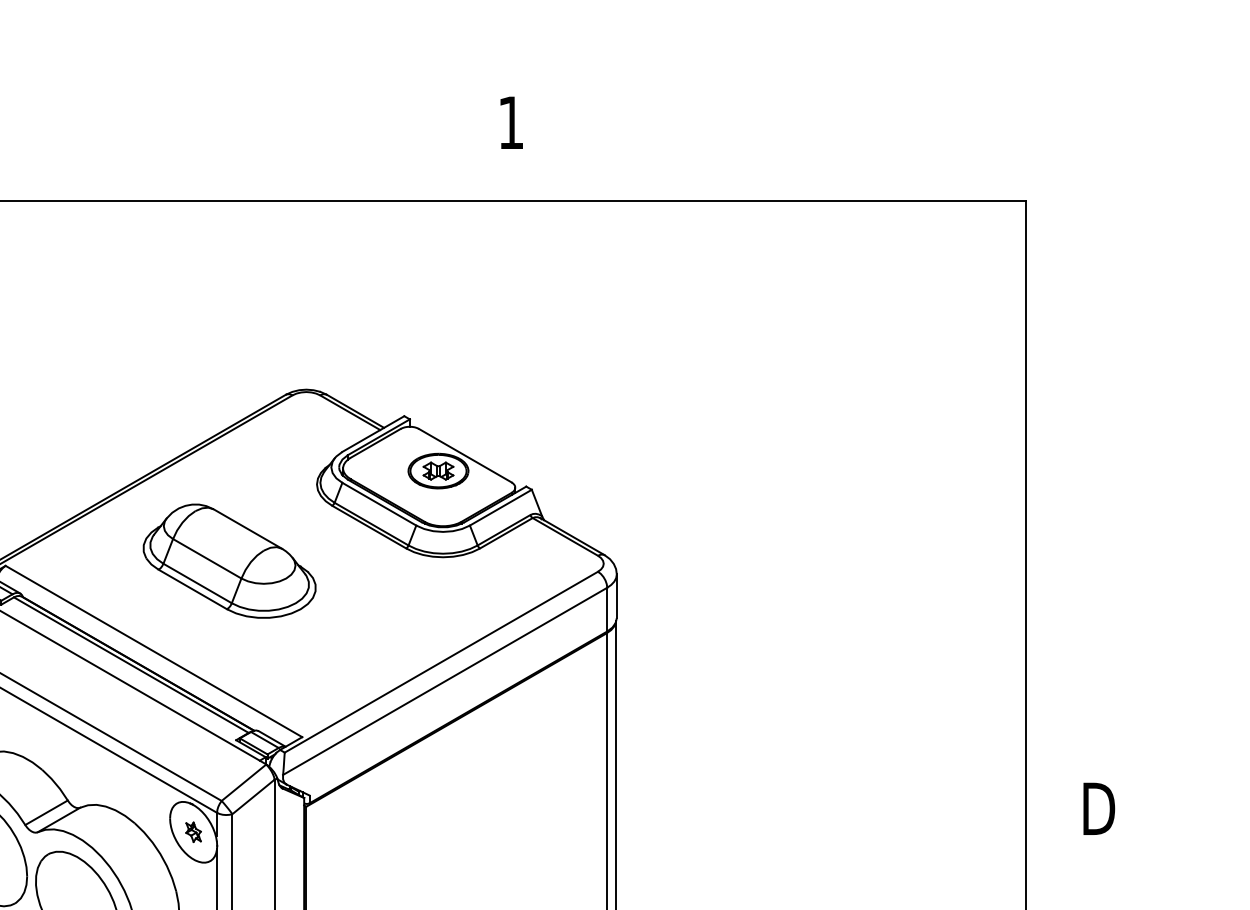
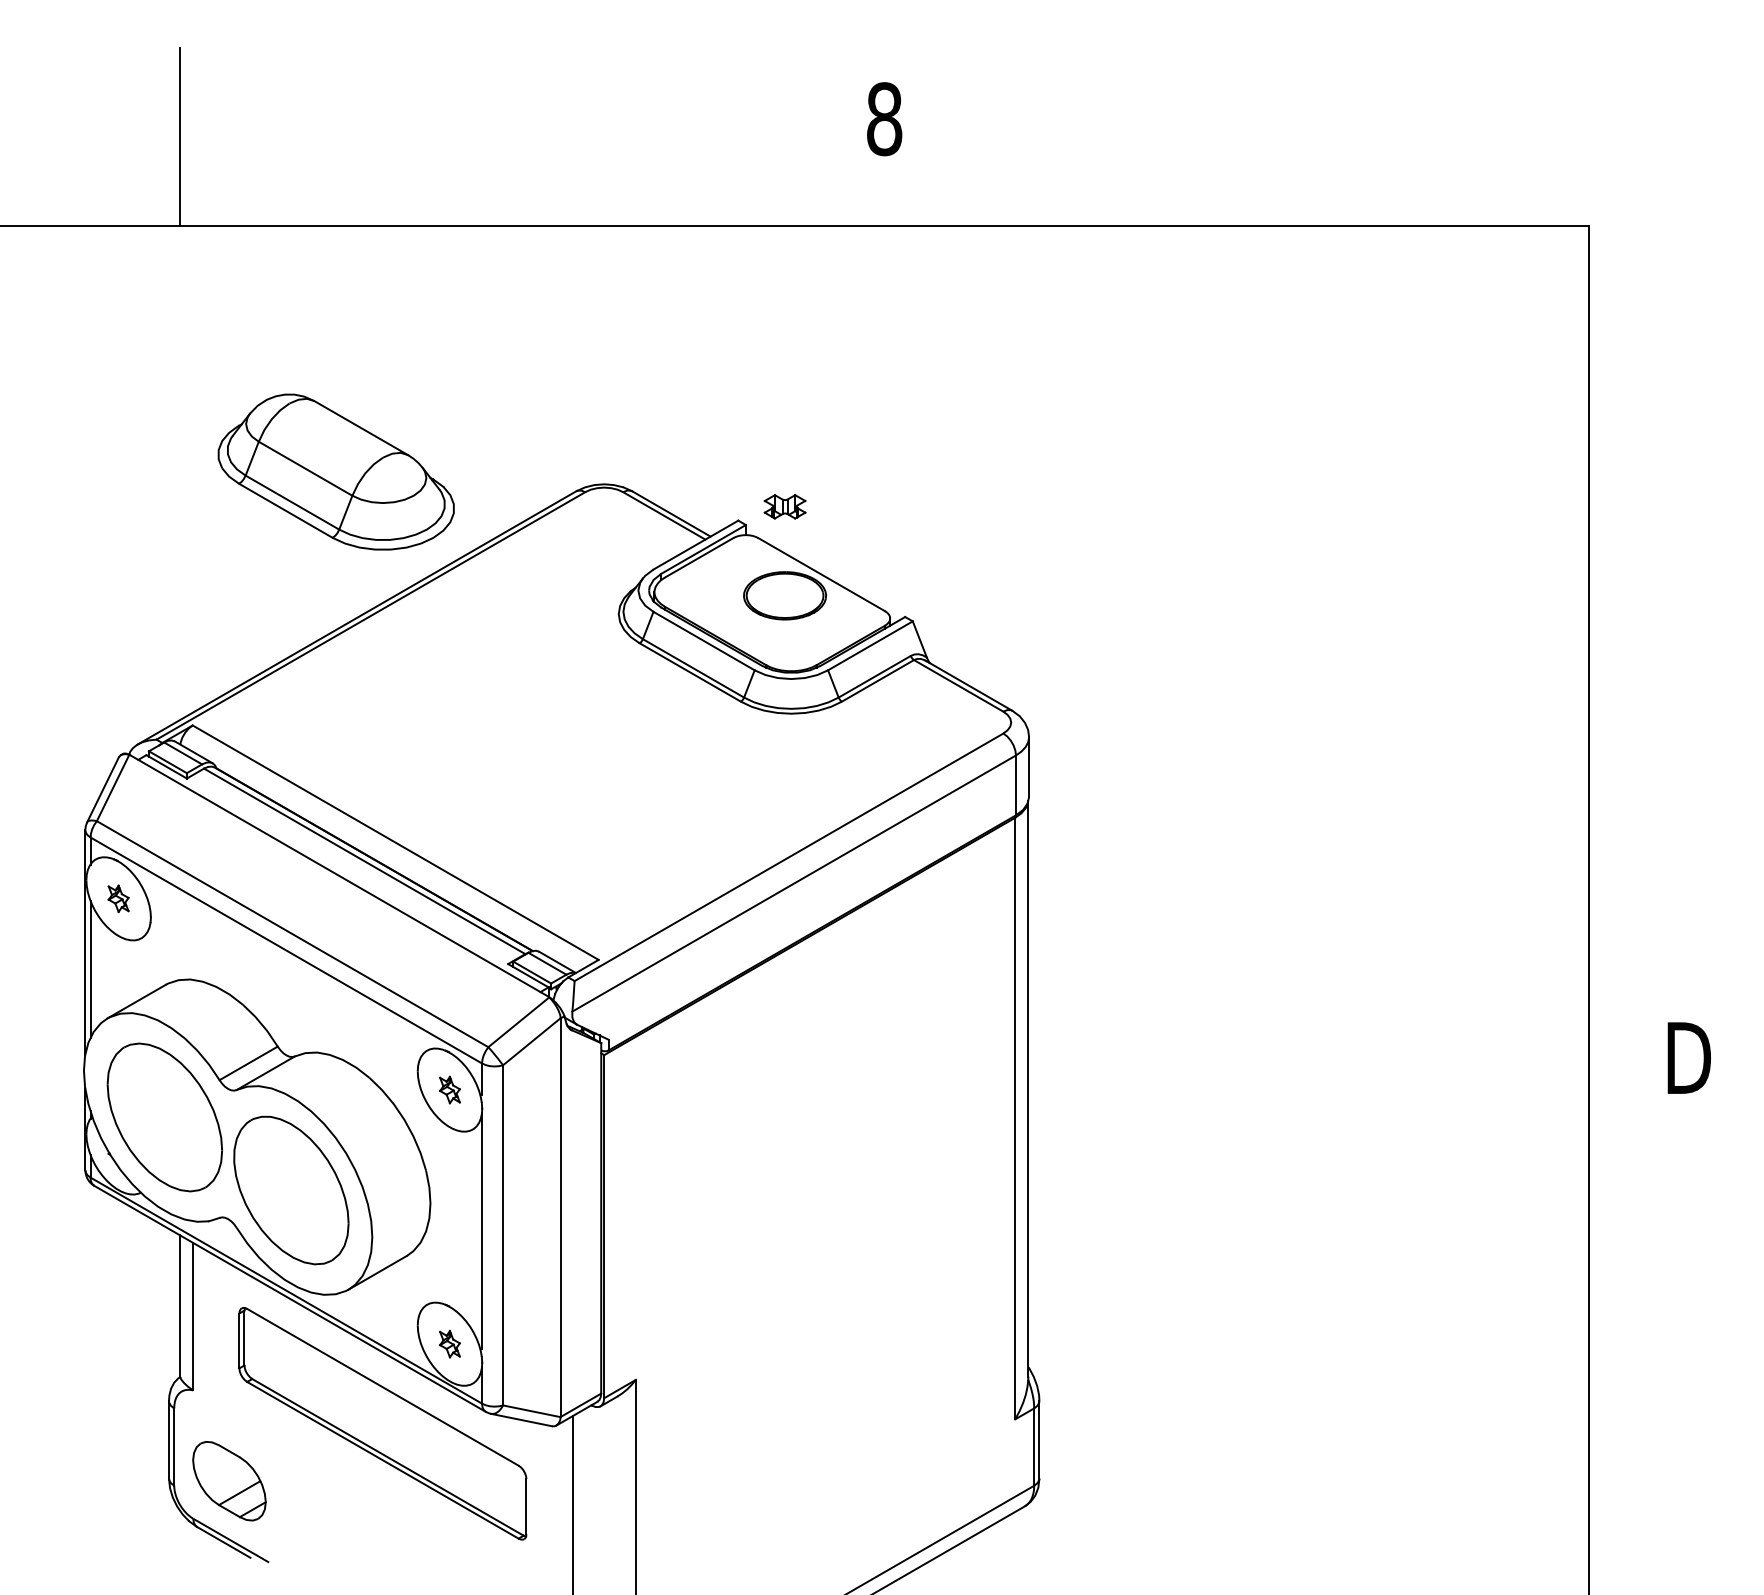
text: (511, 123) -> (884, 119), 1 -> 8
part: (438, 470) -> (784, 506), moved
part: (229, 560) -> (335, 471), moved

